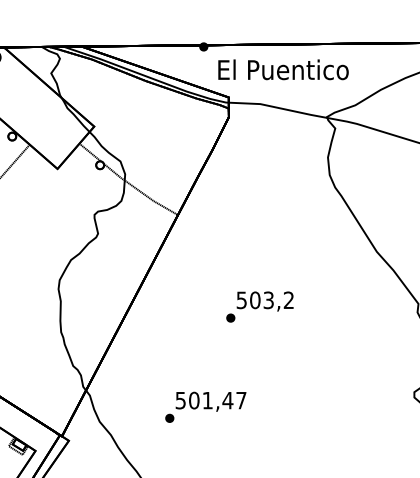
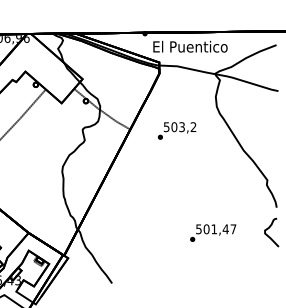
text: (258, 306) -> (176, 130), moved
text: (206, 406) -> (213, 232), moved

